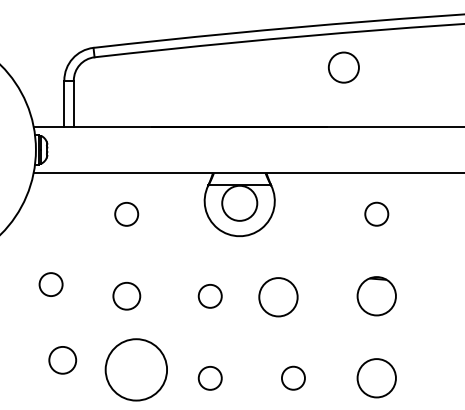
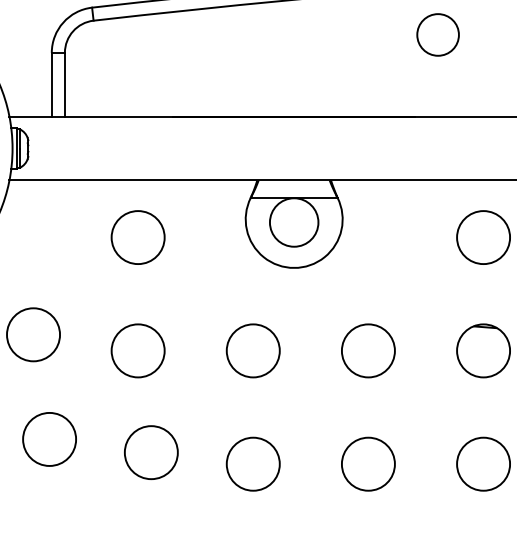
circle: (126, 214) -> (137, 237), size x1.67
circle: (376, 214) -> (483, 237), size x1.67
circle: (50, 284) -> (32, 334), size x1.67
circle: (126, 296) -> (137, 351), size x1.43
circle: (210, 296) -> (253, 351), size x1.67
circle: (278, 297) -> (368, 351), moved
circle: (62, 360) -> (49, 439), size x1.43
circle: (136, 369) -> (151, 452), size x0.62
circle: (210, 378) -> (253, 464), size x1.67
circle: (293, 378) -> (368, 464), size x1.67

